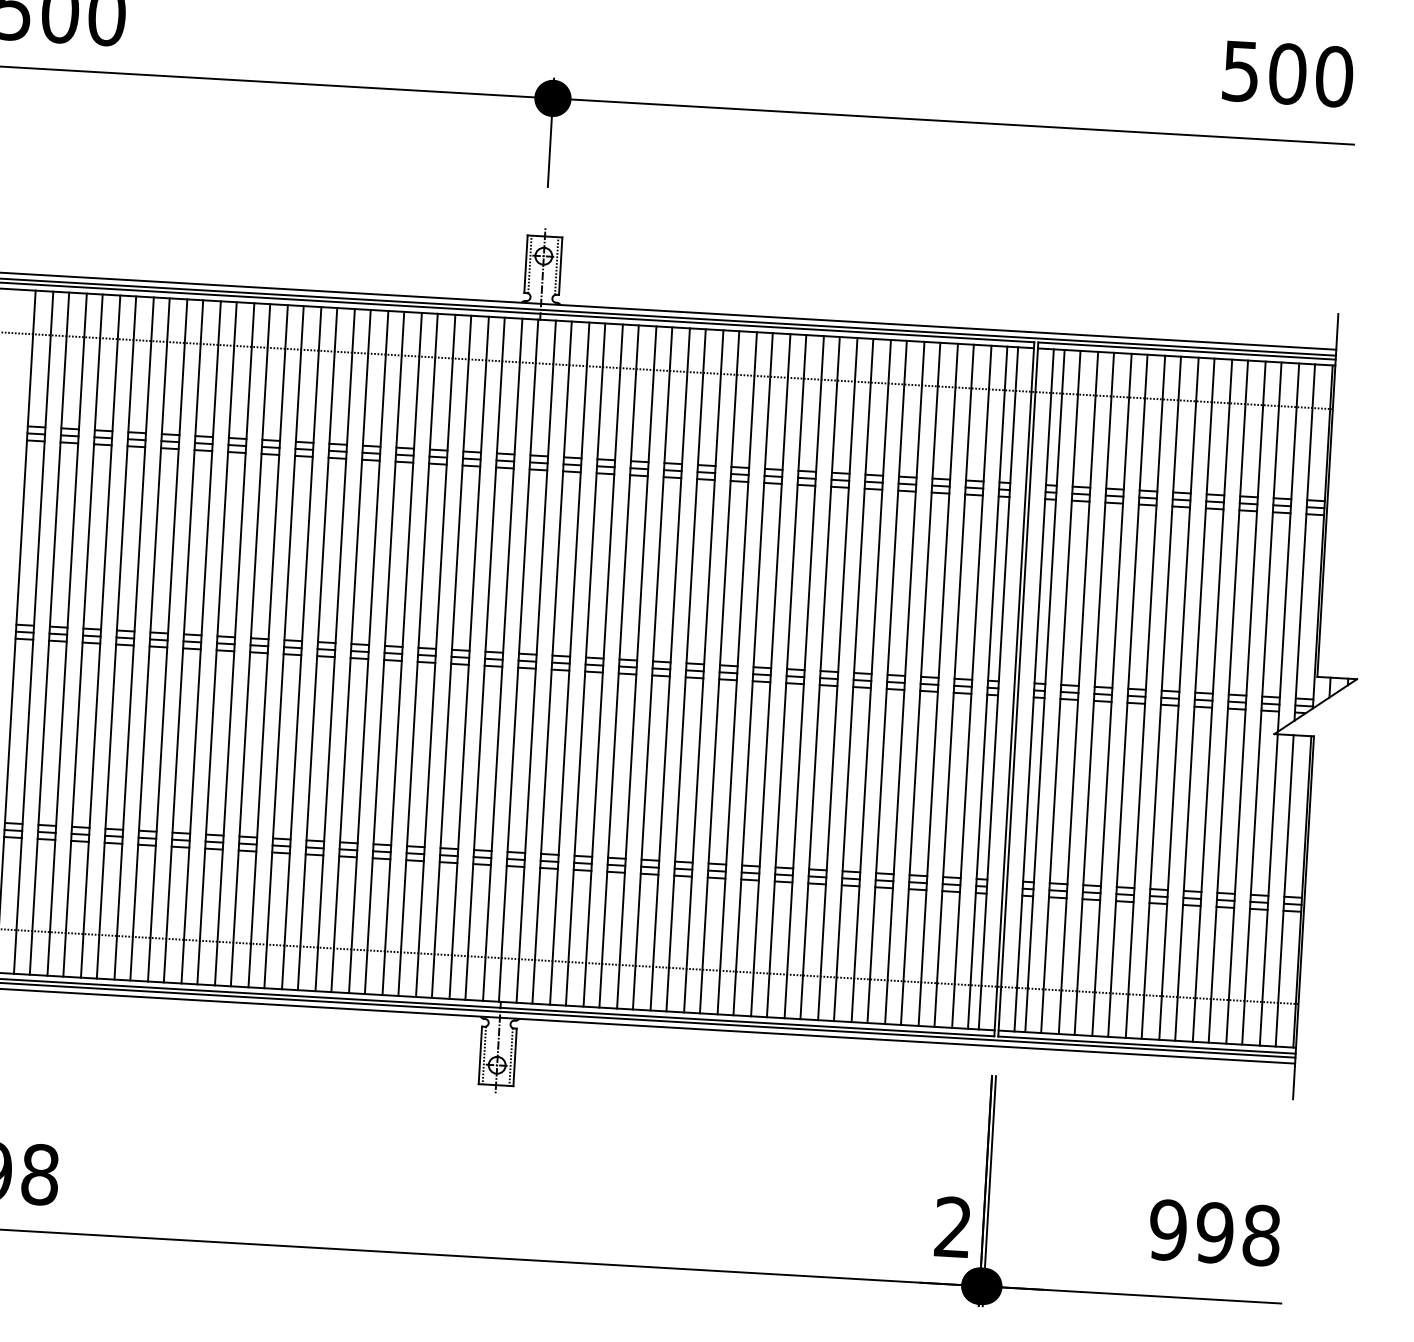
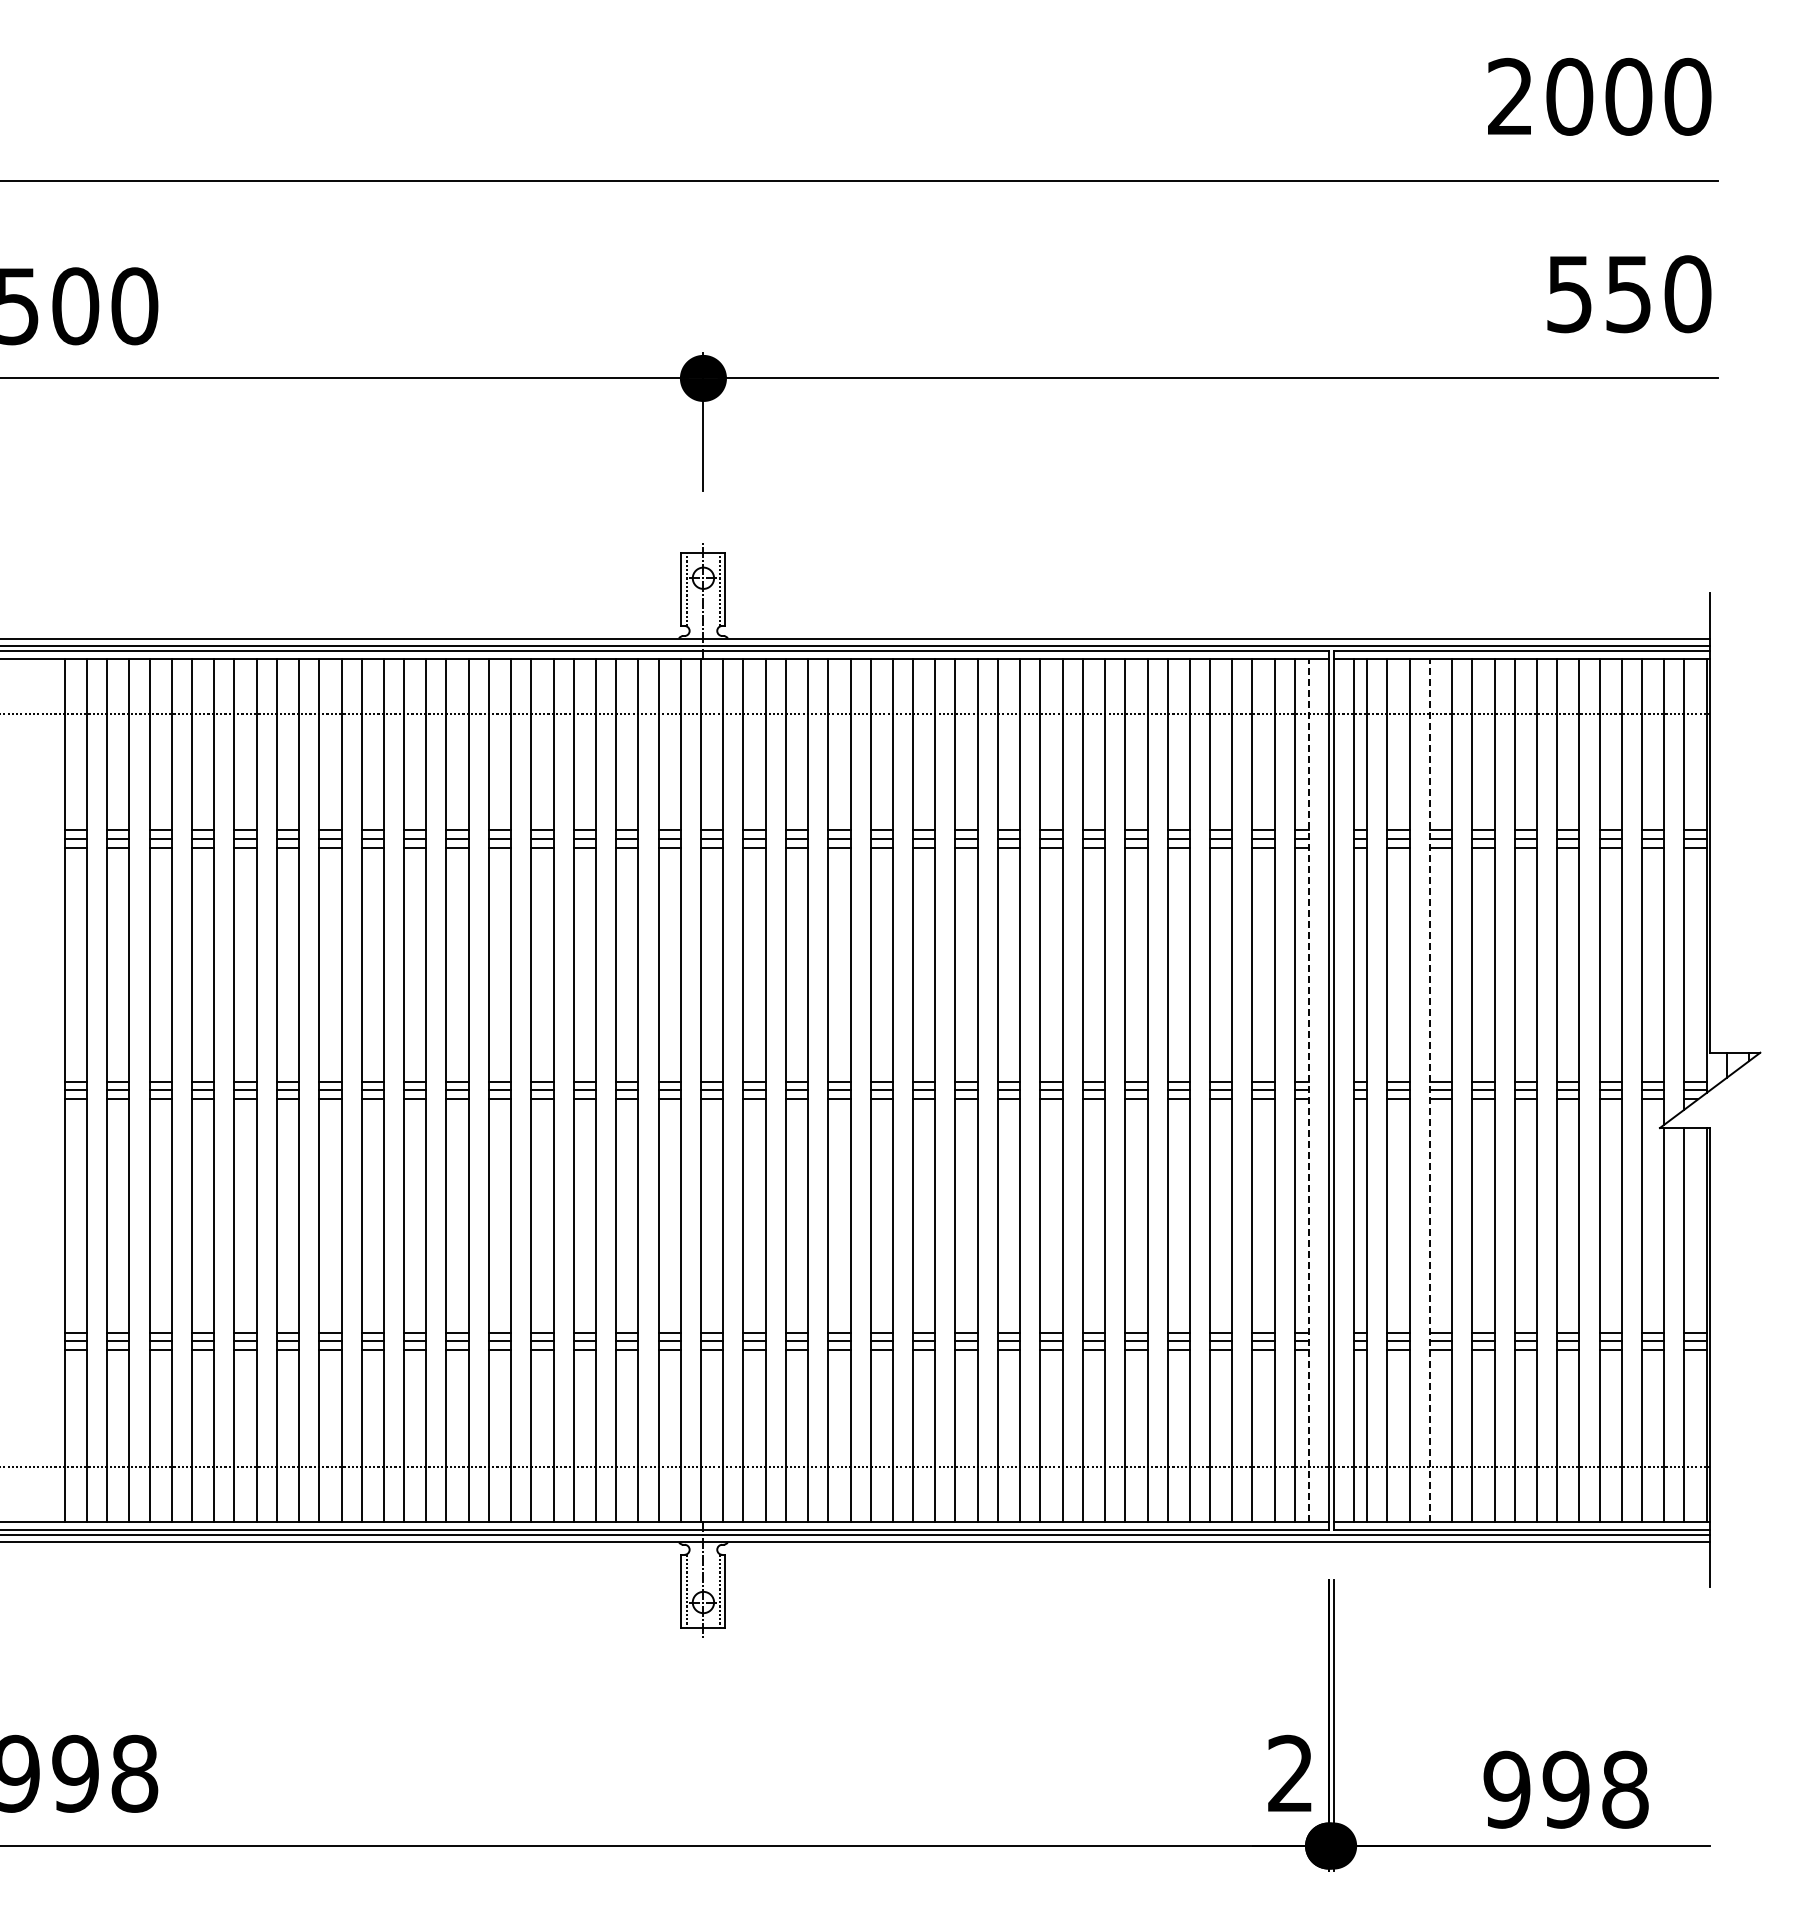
text: (1287, 74) -> (1628, 294), 500 -> 550
line: (998, 688) -> (1308, 1090), solid -> dashed
line: (1094, 693) -> (1429, 1090), solid -> dashed
text: (1214, 1232) -> (1565, 1789), moved

